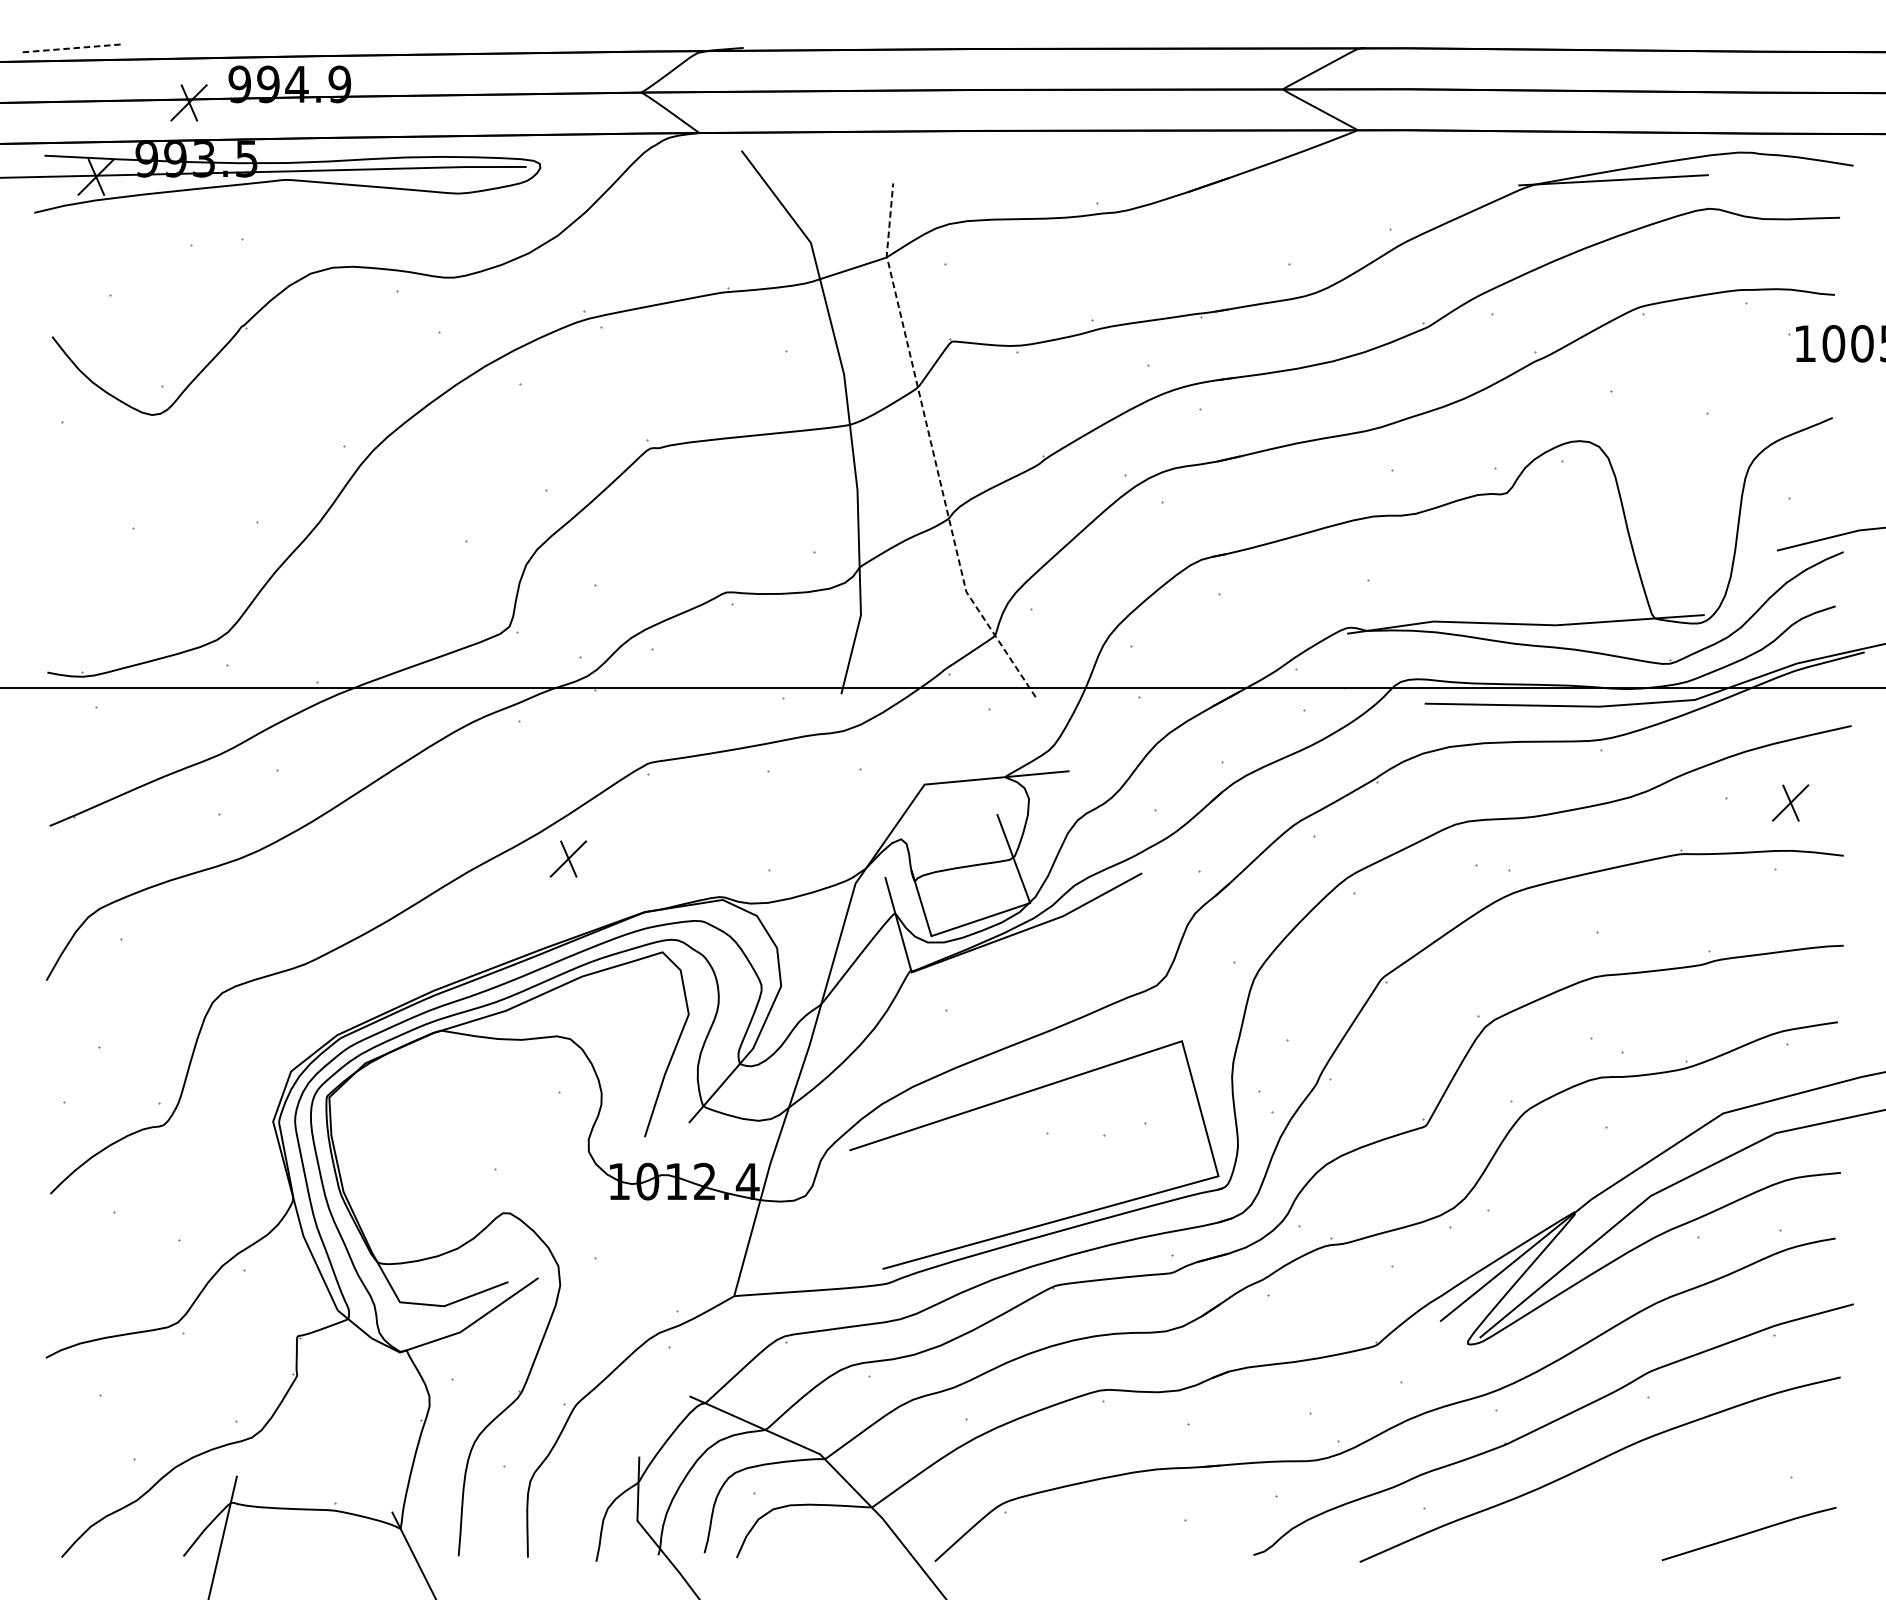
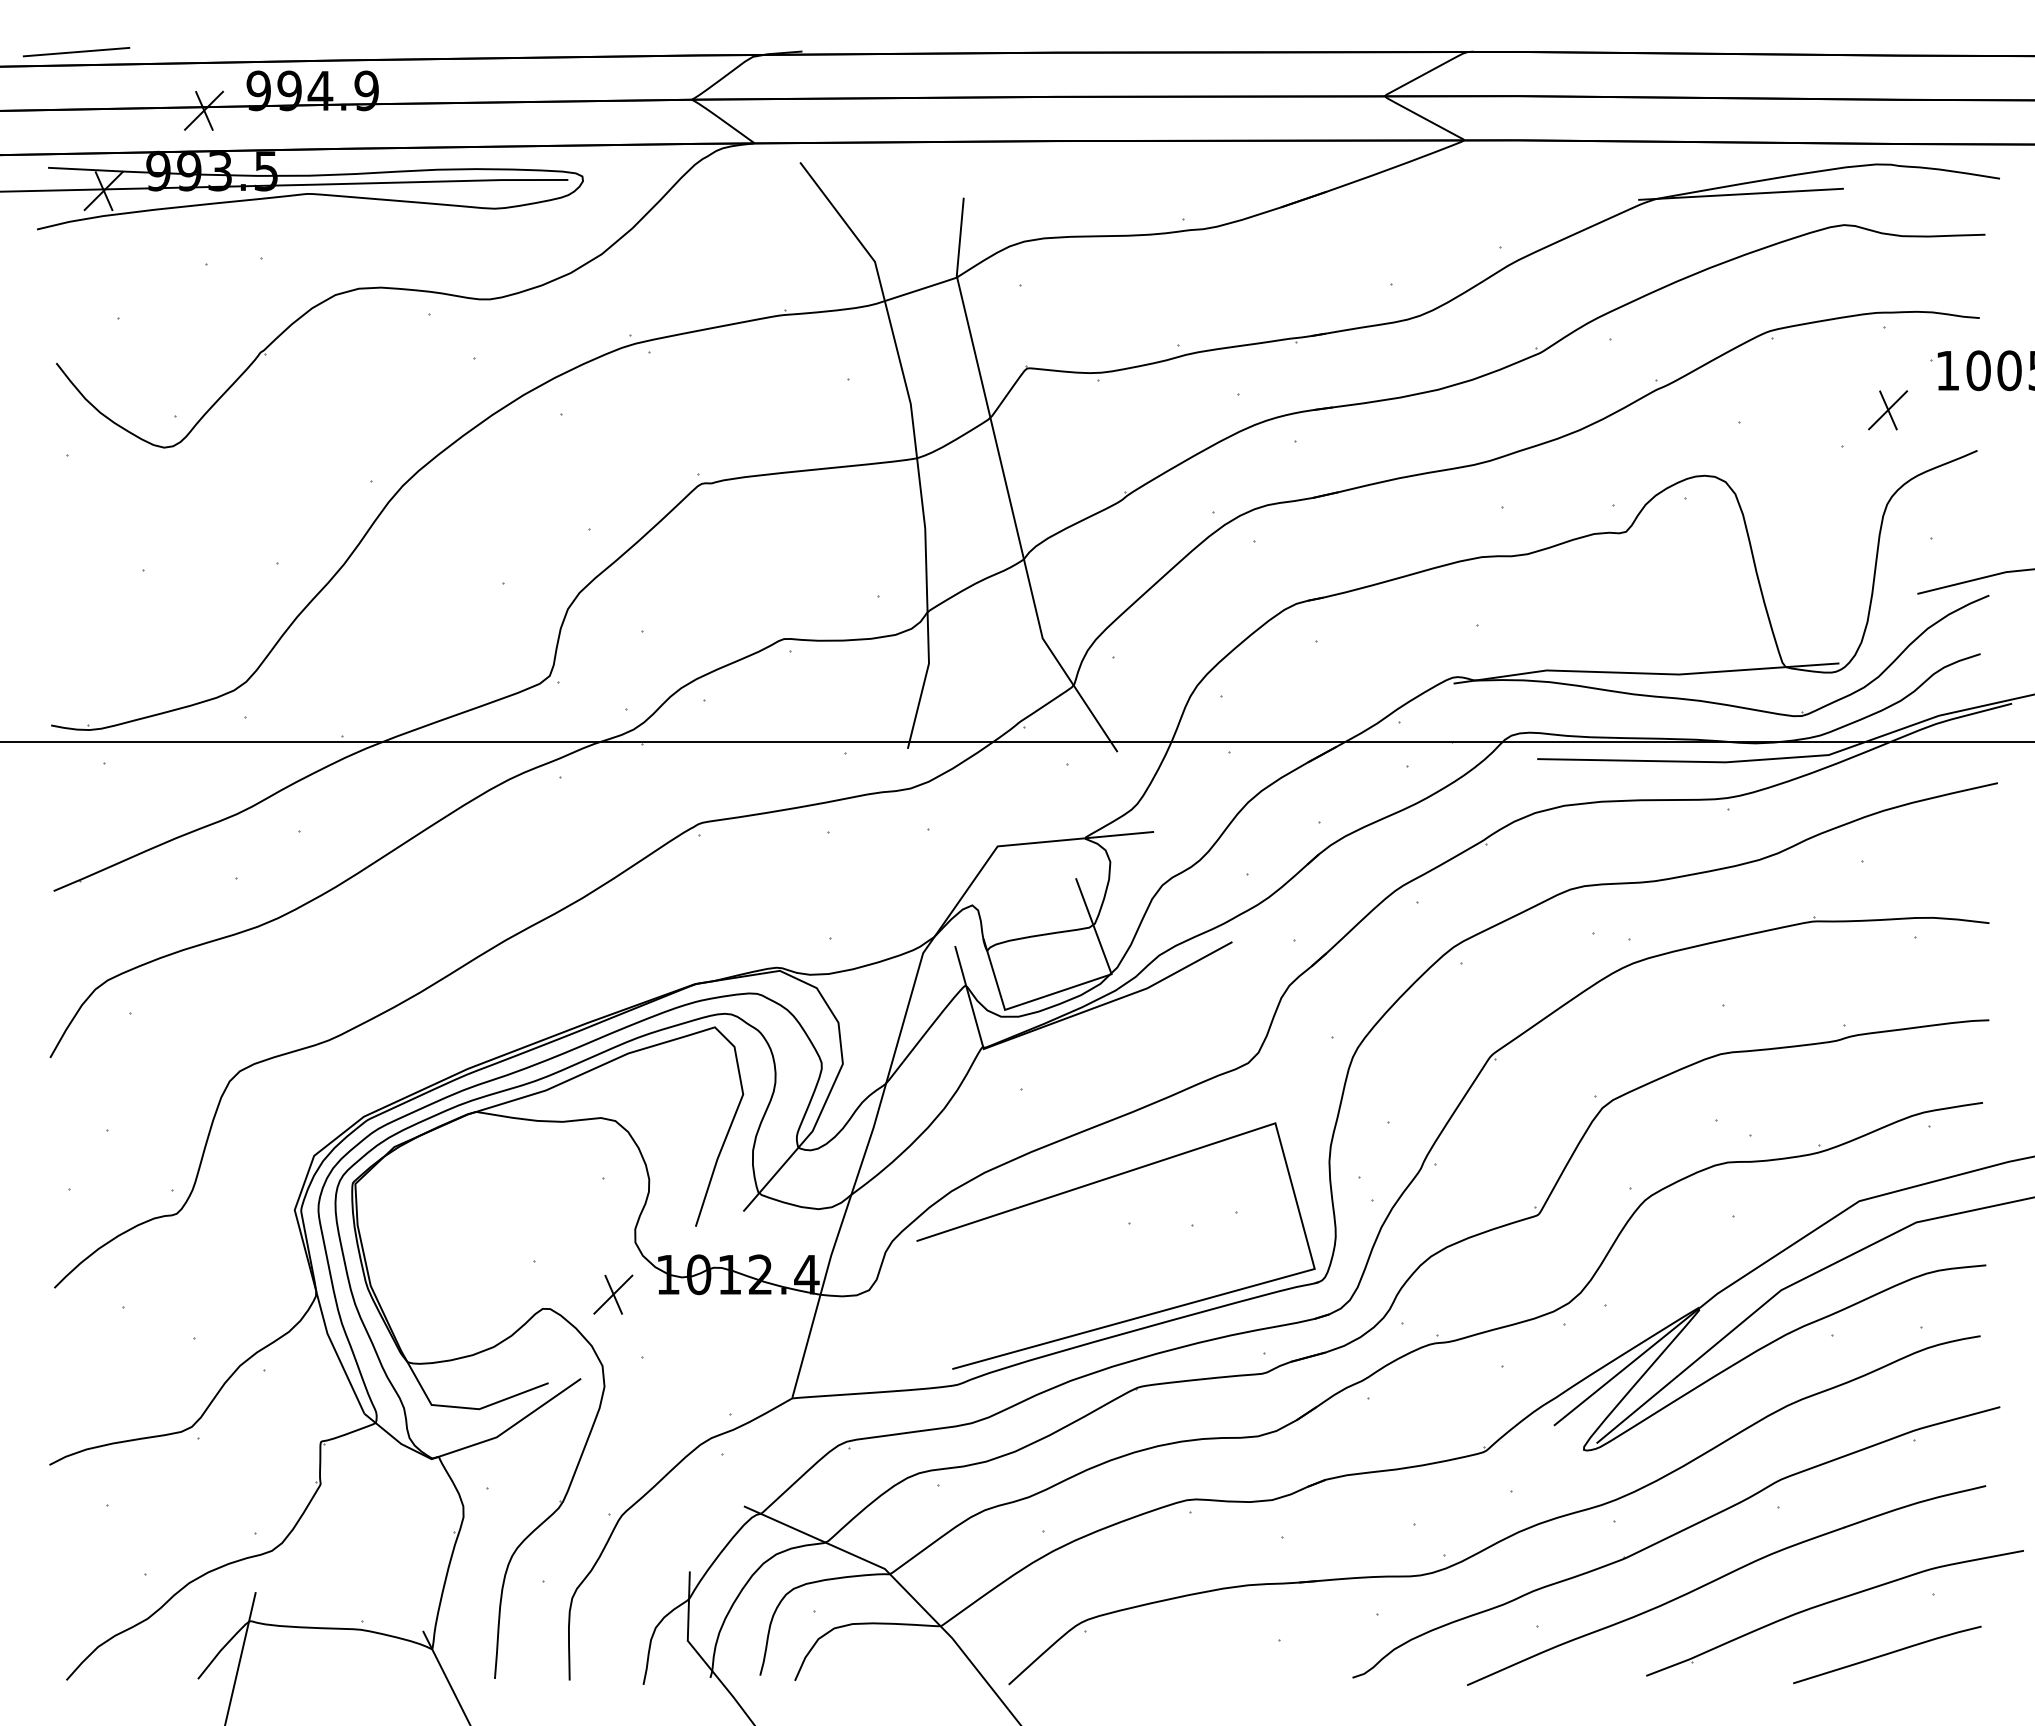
line: (70, 48) -> (76, 52), dashed -> solid
line: (932, 449) -> (1006, 484), dashed -> solid
part: (1791, 803) -> (1888, 410), moved
part: (568, 858) -> (613, 1294), moved
part: (1698, 1485) -> (1832, 1602), added

